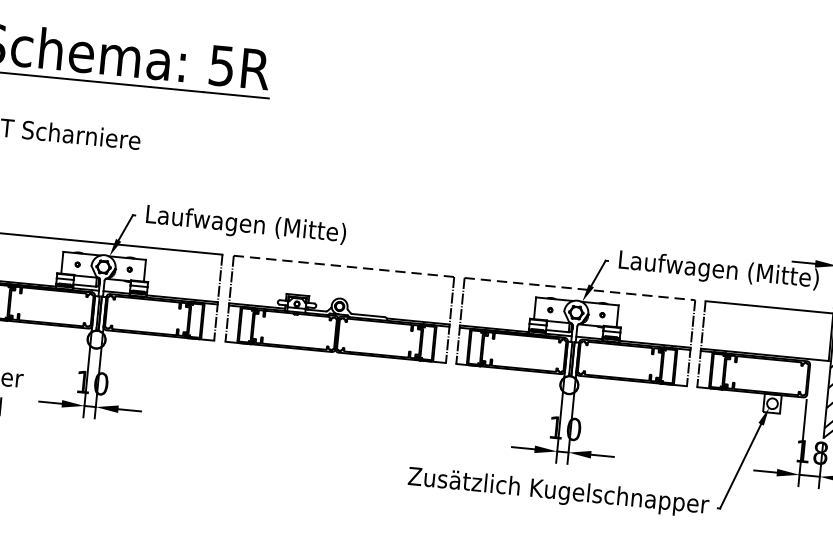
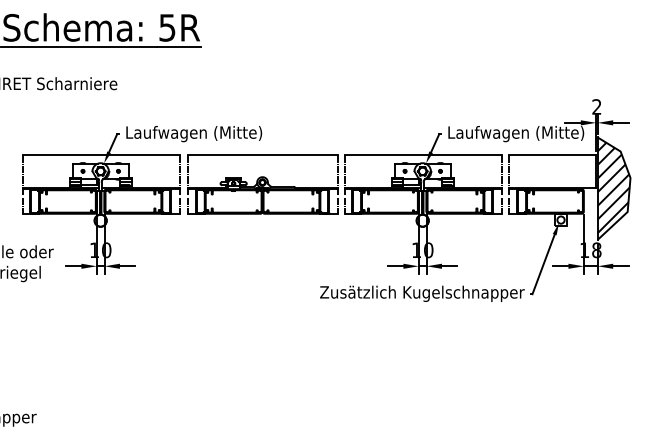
line: (344, 266) -> (263, 155), dashed -> solid
line: (579, 289) -> (423, 155), dashed -> solid

